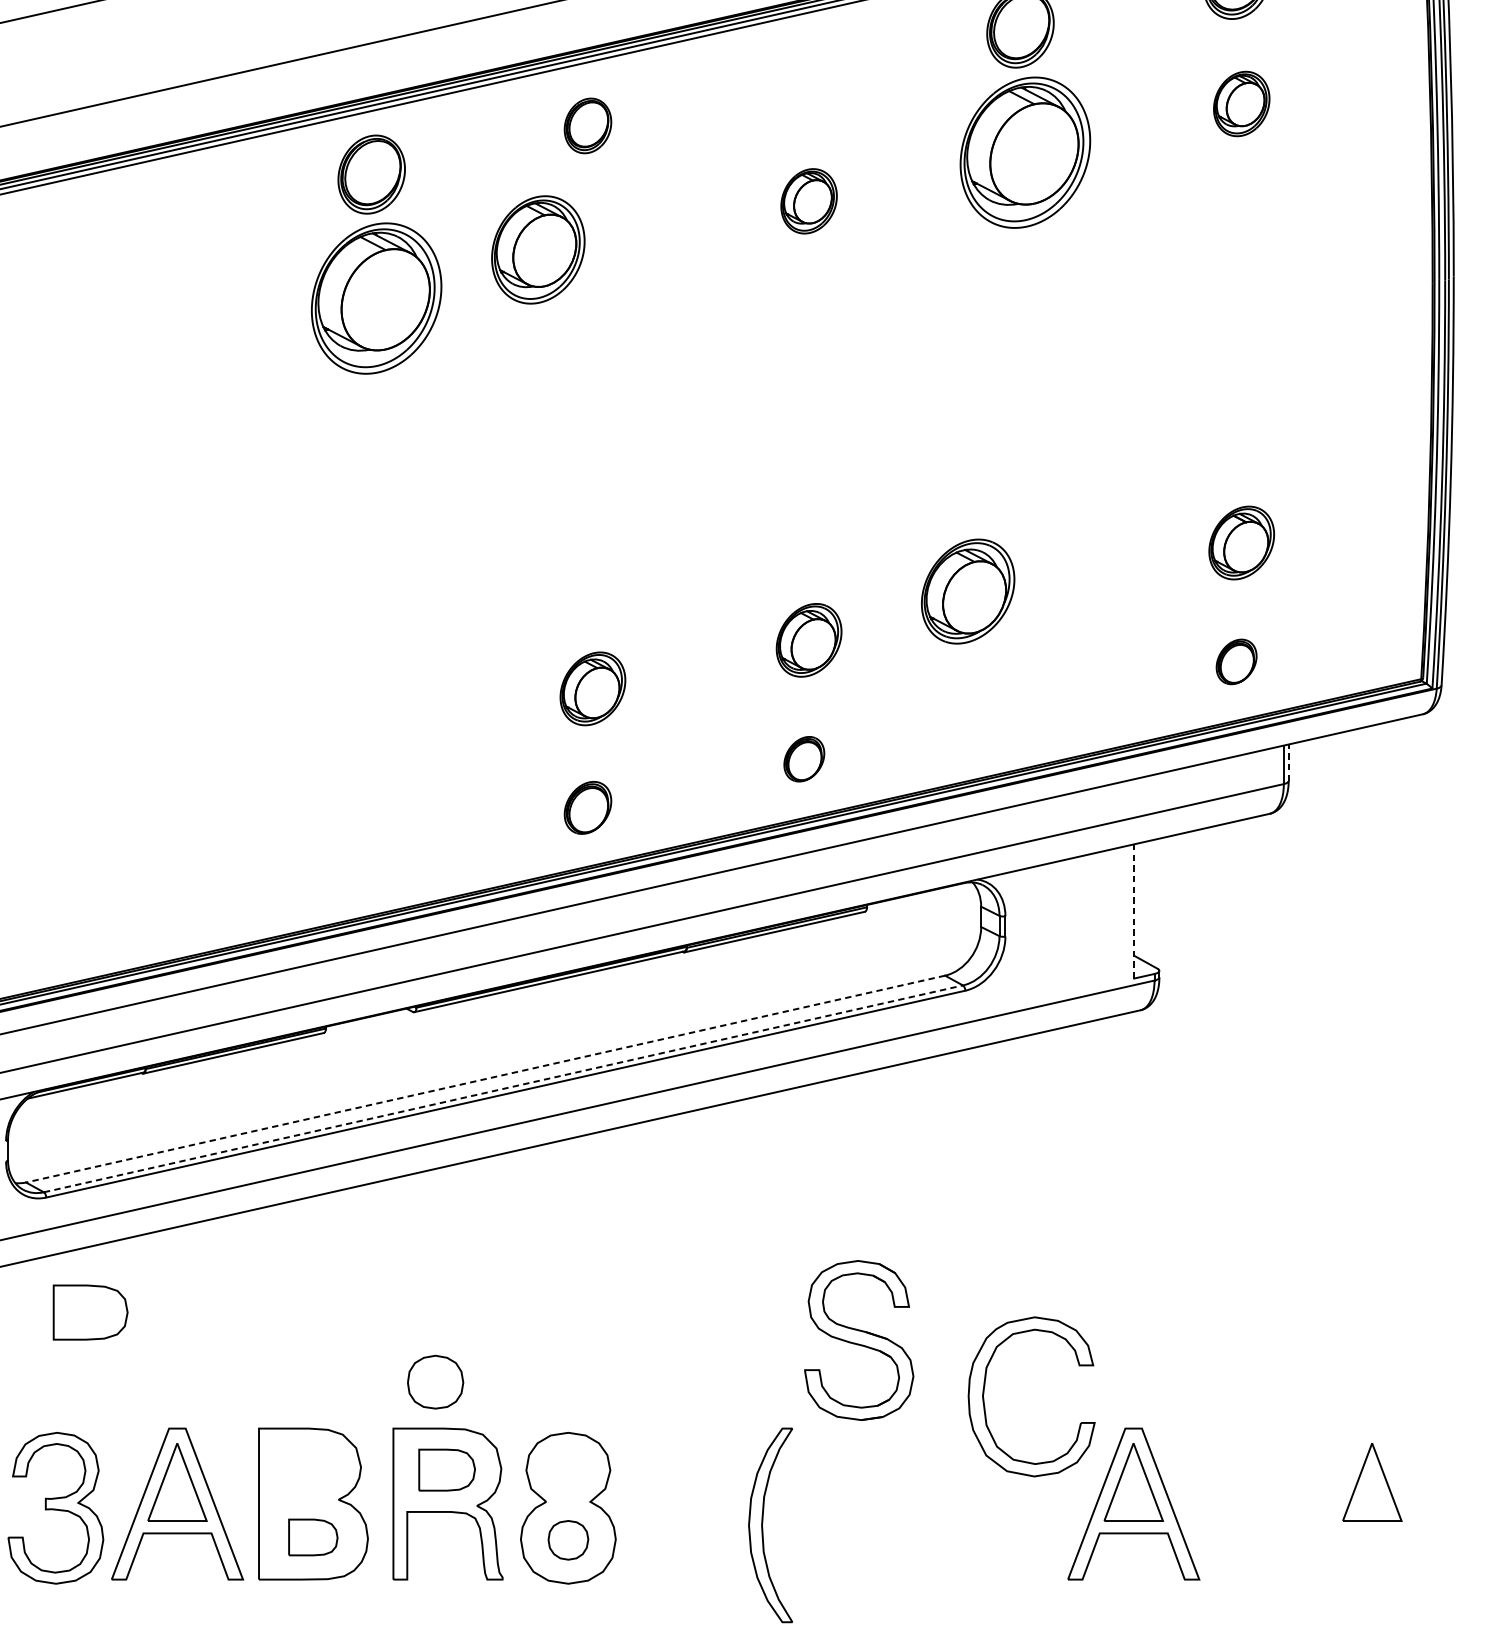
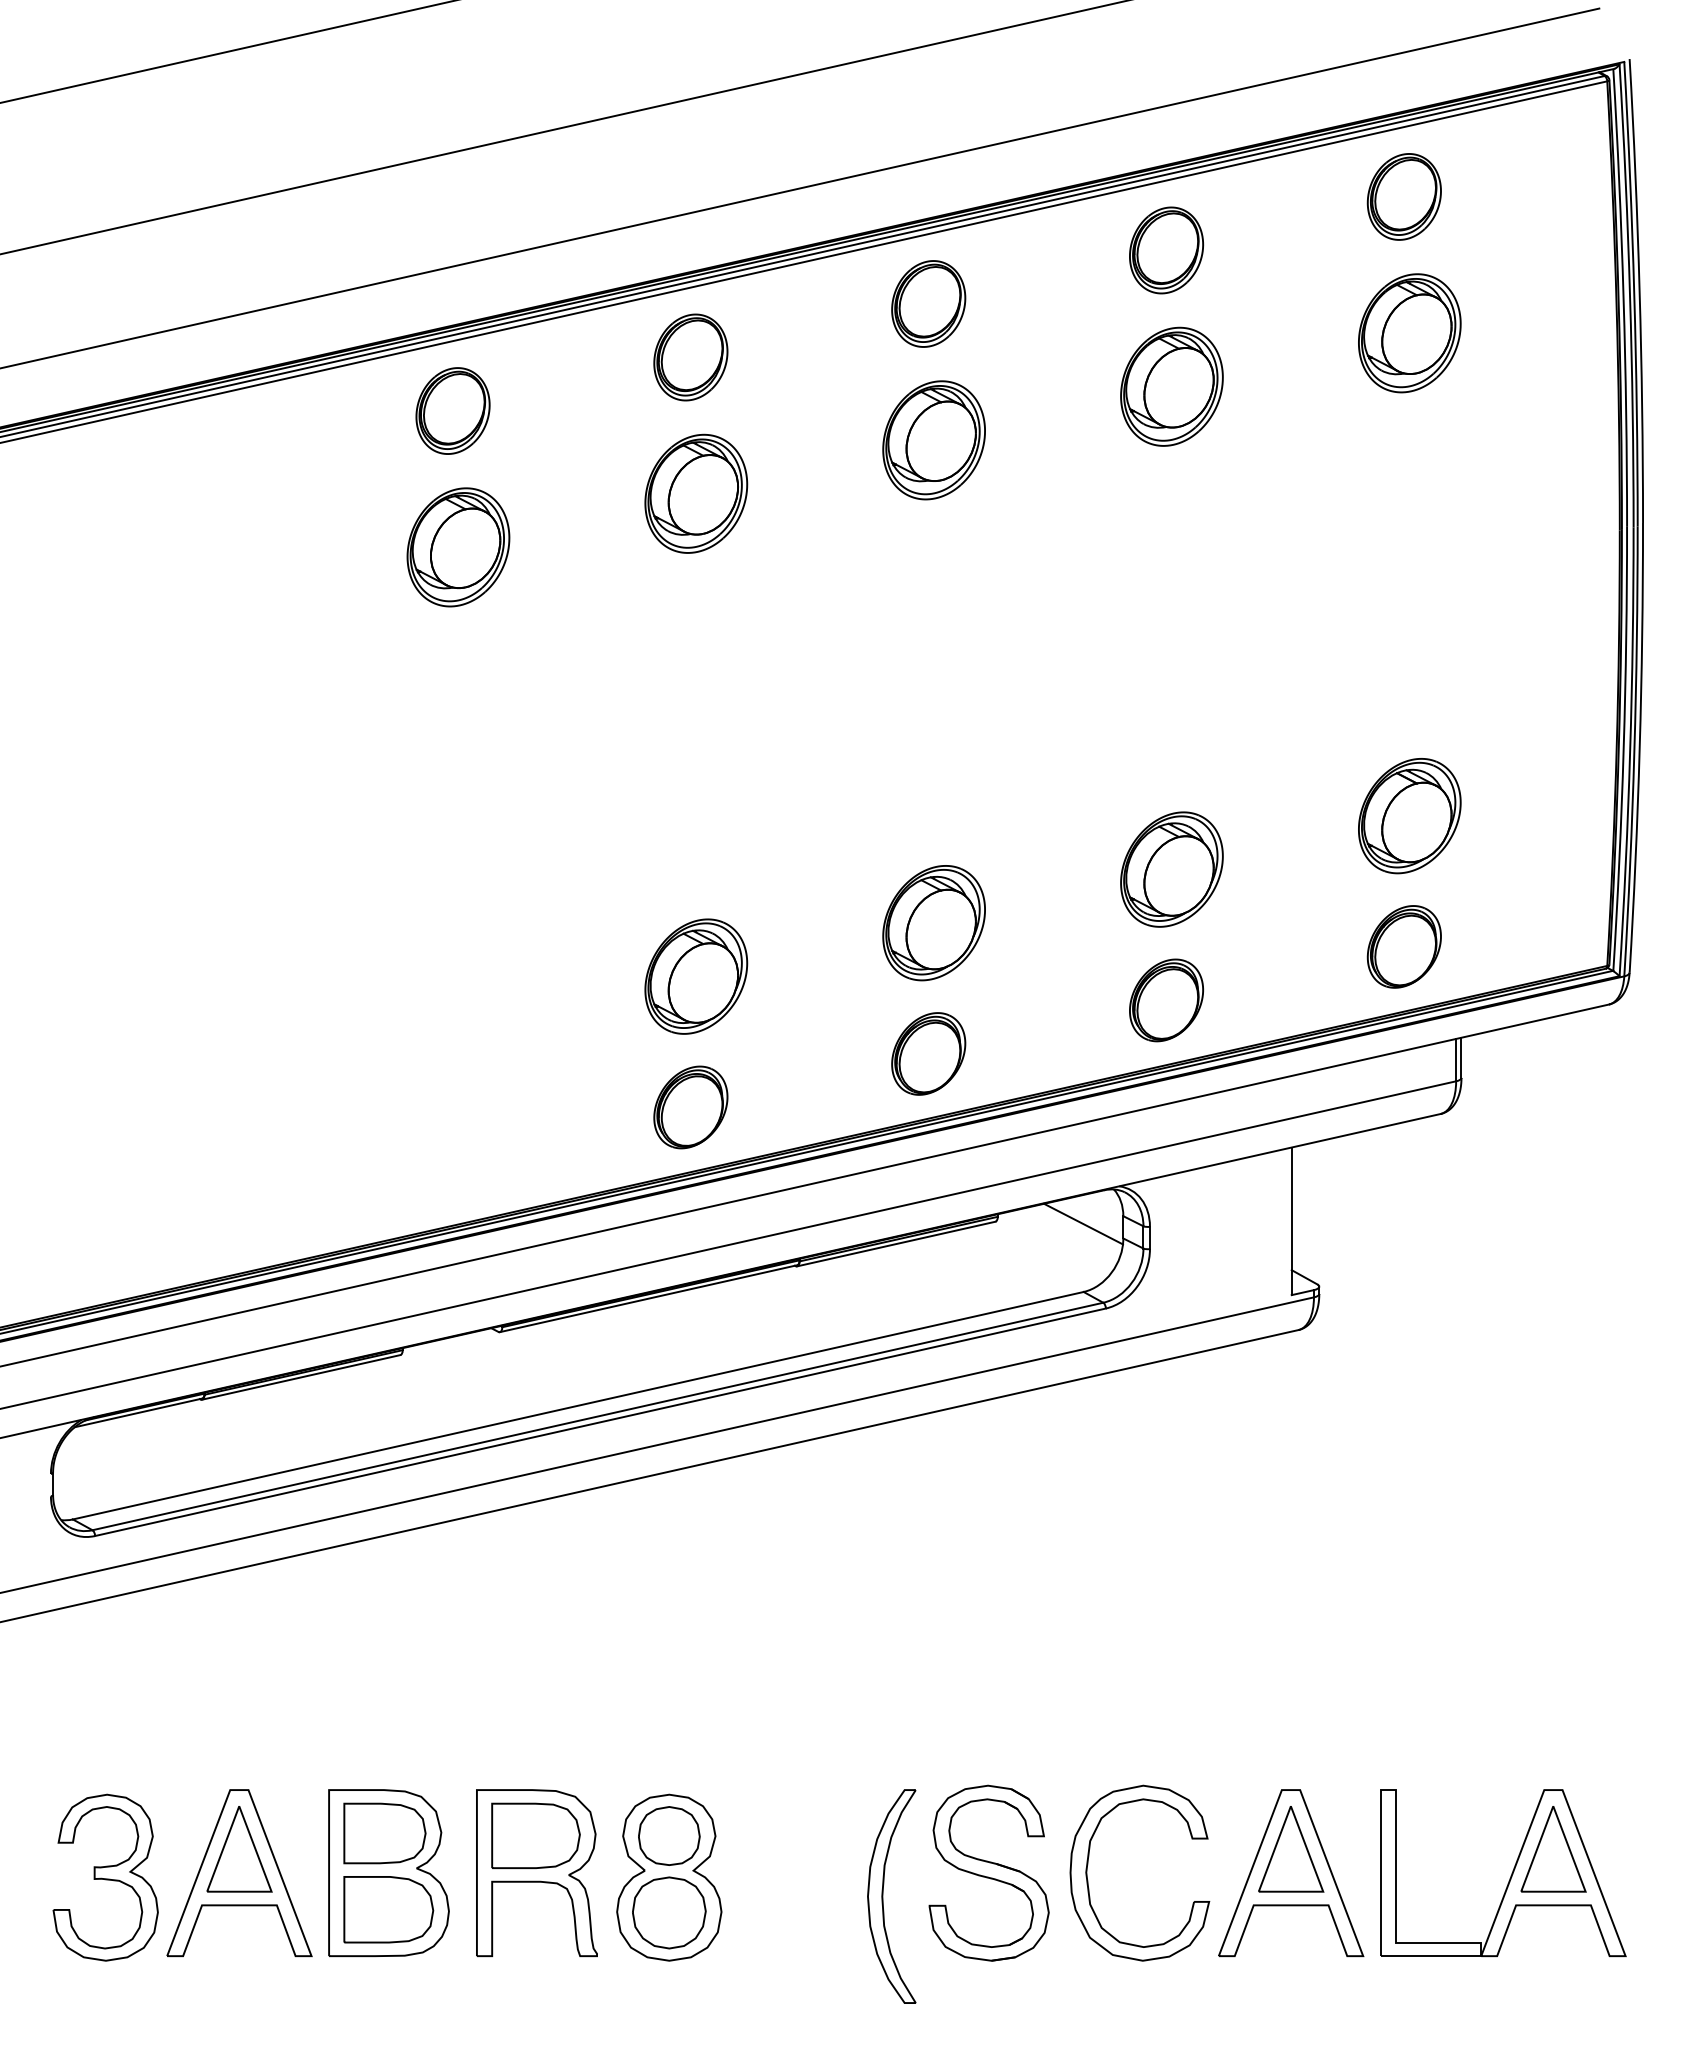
part: (804, 76) -> (928, 303), added
part: (1241, 104) -> (1409, 333), size x1.67
part: (587, 125) -> (690, 357), size x1.43
part: (1025, 152) -> (1171, 386), size x0.71
part: (808, 201) -> (933, 440), size x1.67
part: (538, 249) -> (696, 493), moved
part: (376, 298) -> (458, 547), size x0.71
part: (1241, 543) -> (1409, 816), size x1.43
part: (967, 591) -> (1171, 869), moved
part: (808, 640) -> (933, 923), size x1.43
part: (1235, 661) -> (1403, 946), size x1.67
part: (593, 688) -> (696, 976), size x1.43
part: (1020, 710) -> (1166, 1000), added
part: (804, 758) -> (928, 1053), size x1.67
line: (1288, 762) -> (1461, 1057), dashed -> solid
part: (587, 807) -> (690, 1107), size x1.43
line: (1134, 911) -> (1291, 1221), dashed -> solid
line: (944, 913) -> (1083, 1223), added
line: (484, 1078) -> (577, 1405), dashed -> solid
line: (503, 1088) -> (598, 1416), dashed -> solid
part: (90, 1312) -> (384, 1833), moved
part: (858, 1339) -> (988, 1872), moved
part: (435, 1381) -> (669, 1835), moved
part: (984, 1388) -> (1088, 1864), moved
part: (446, 1469) -> (535, 1835), size x1.43
part: (1333, 1506) -> (1510, 1875), added
part: (313, 1537) -> (388, 1909), size x1.67
part: (568, 1539) -> (669, 1912), size x1.67

